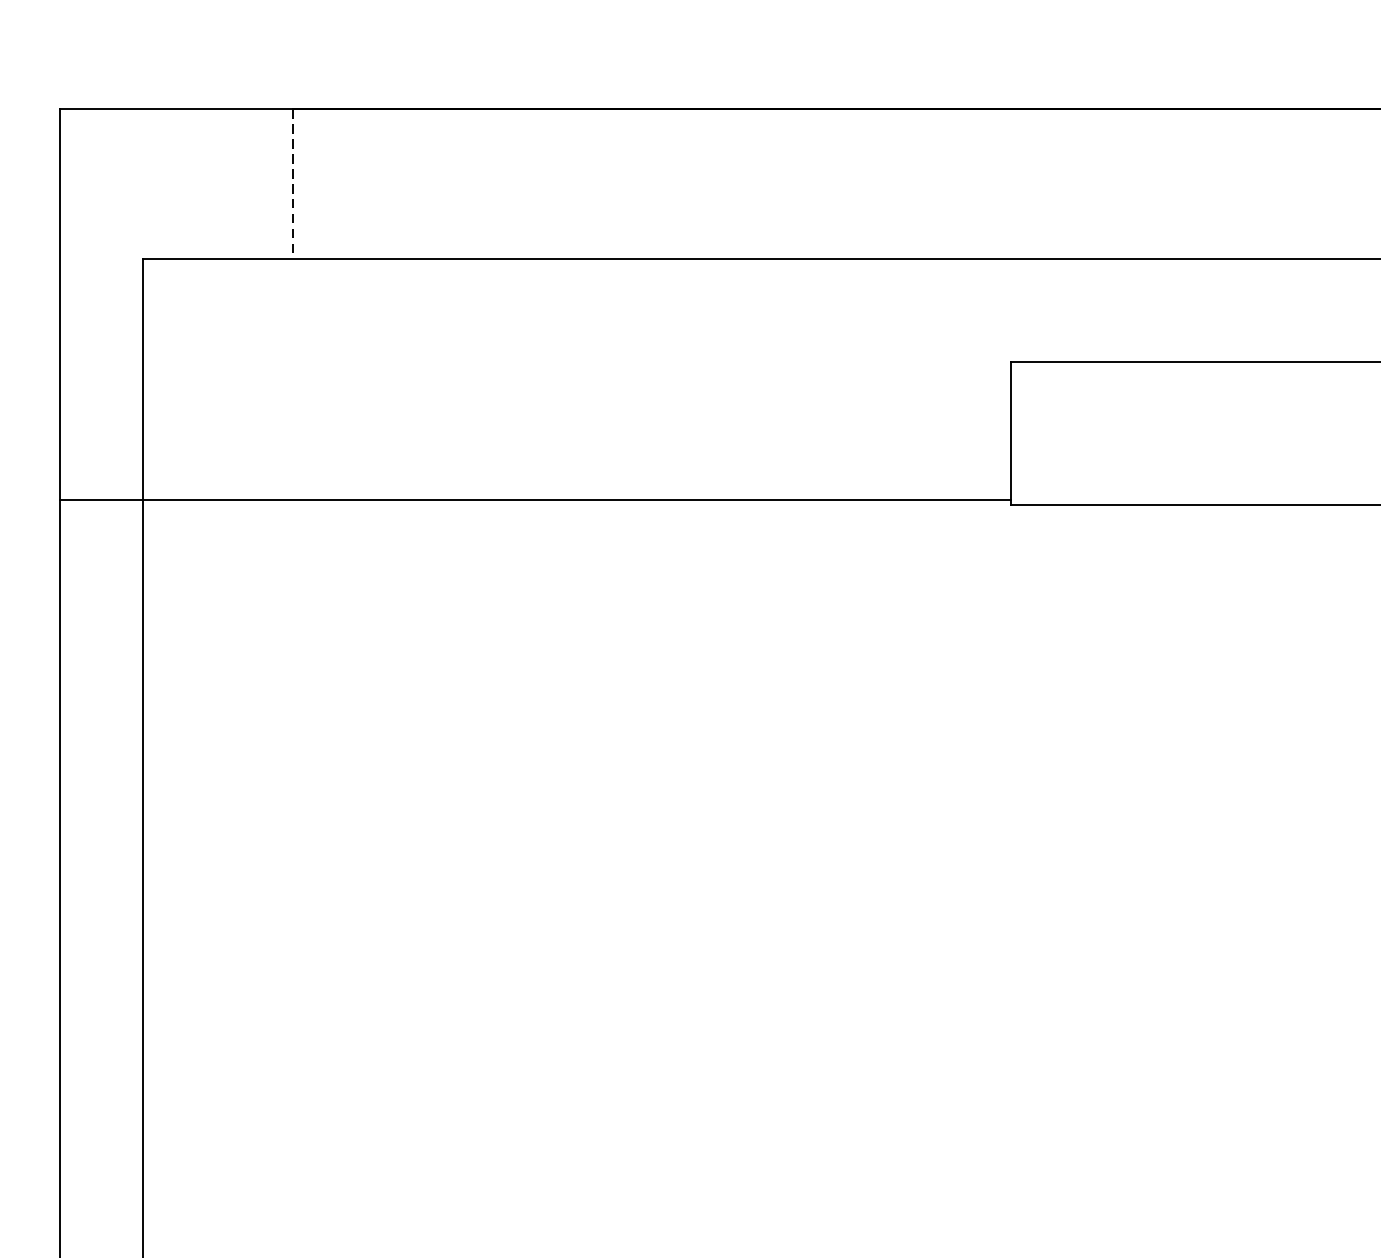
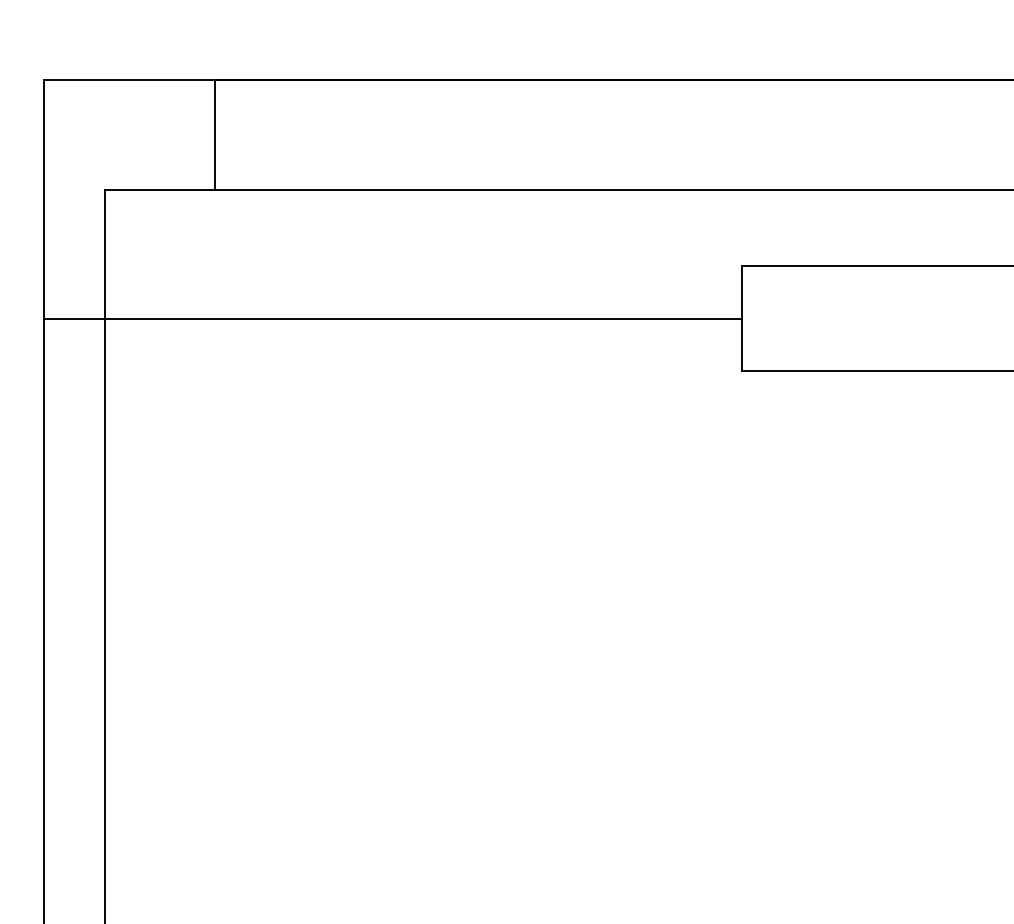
line: (292, 184) -> (214, 135), dashed -> solid
line: (535, 500) -> (393, 318), moved

